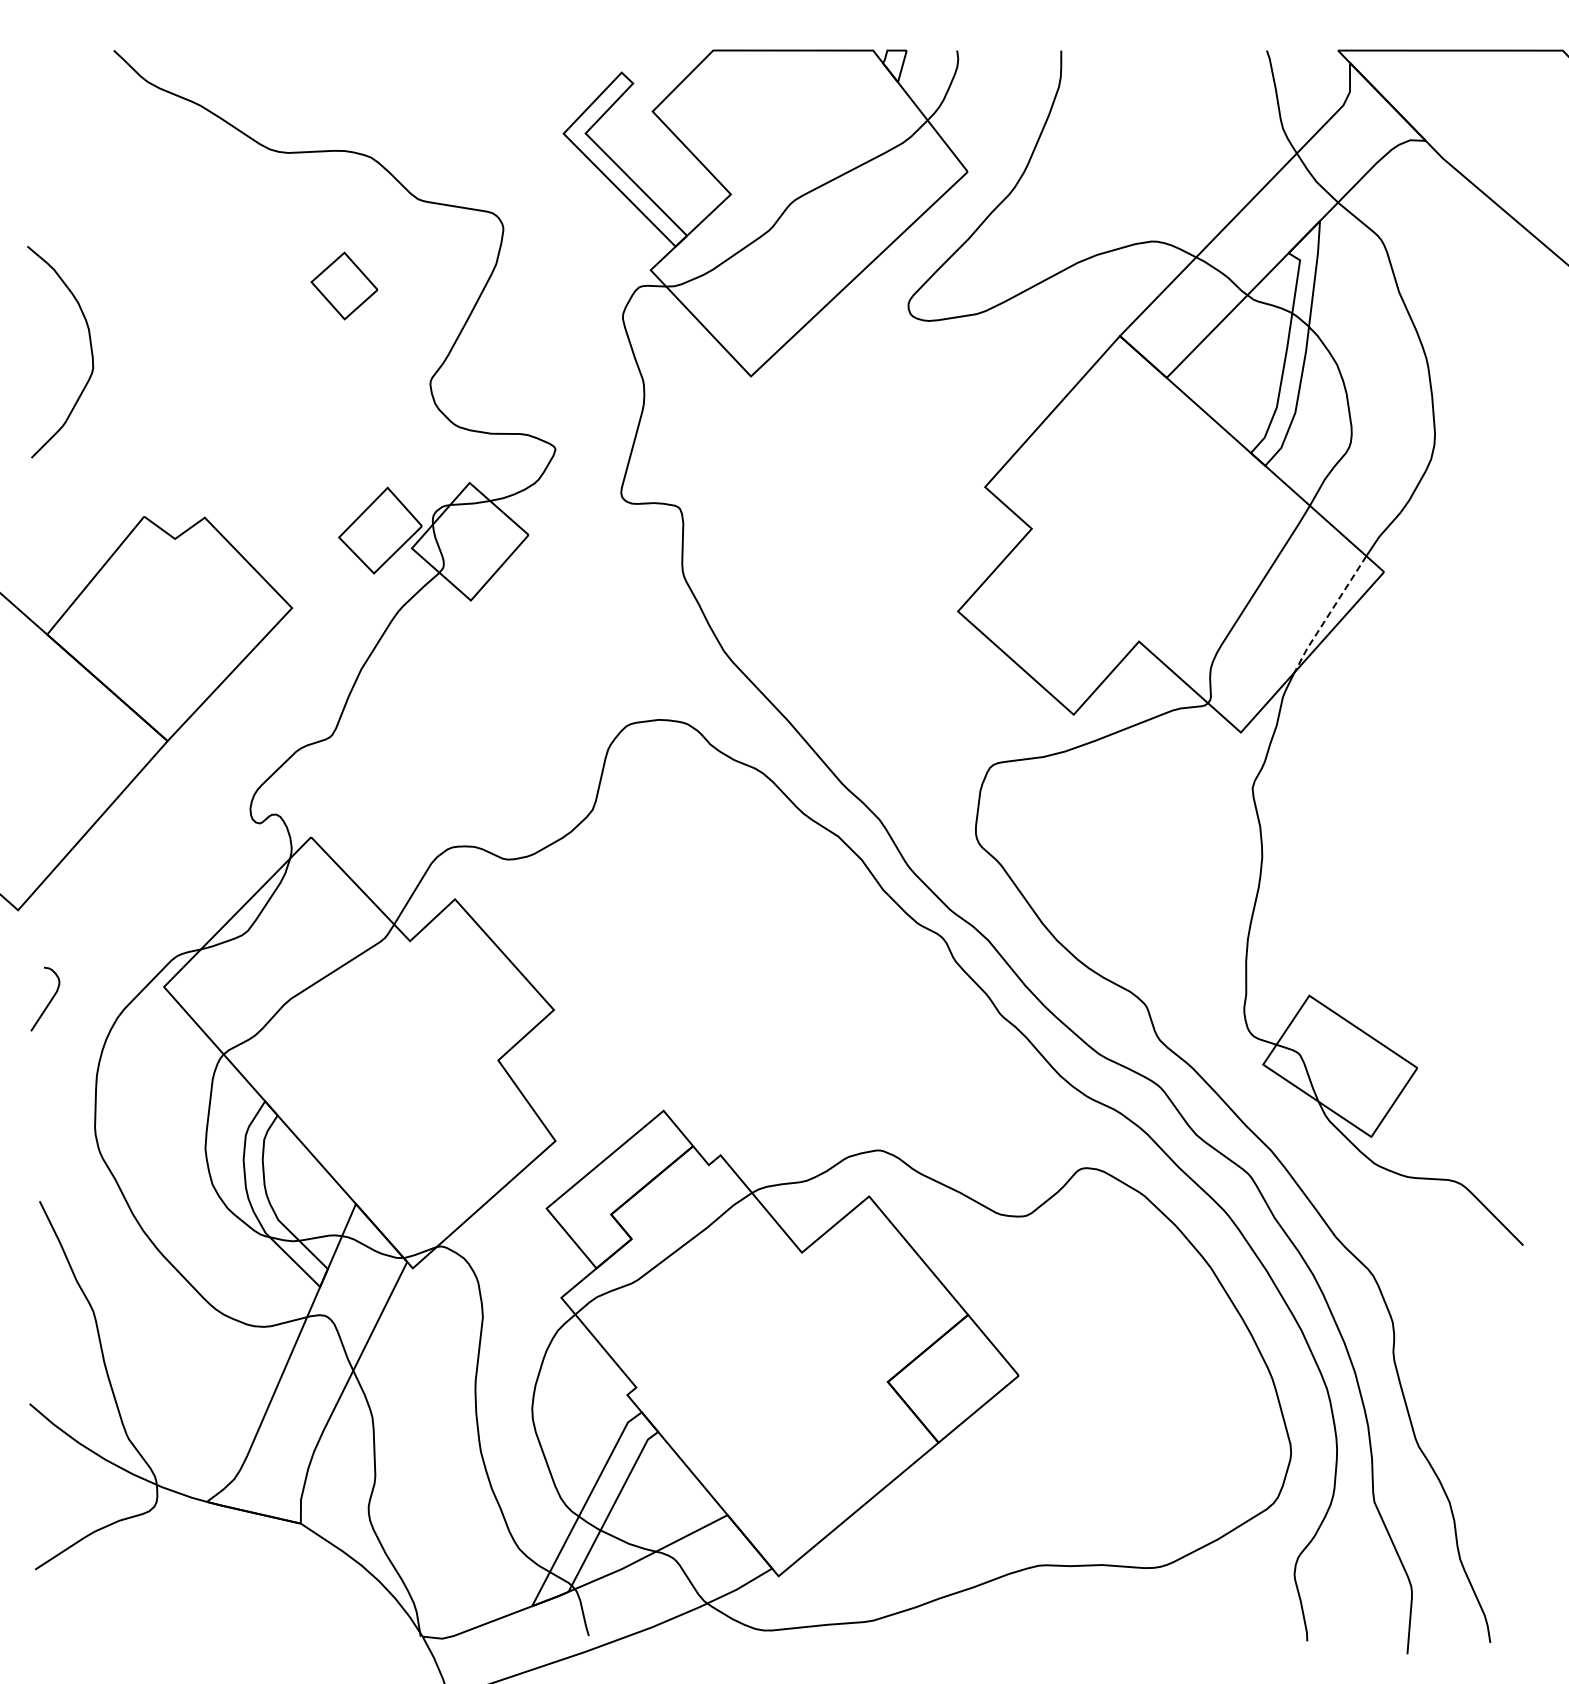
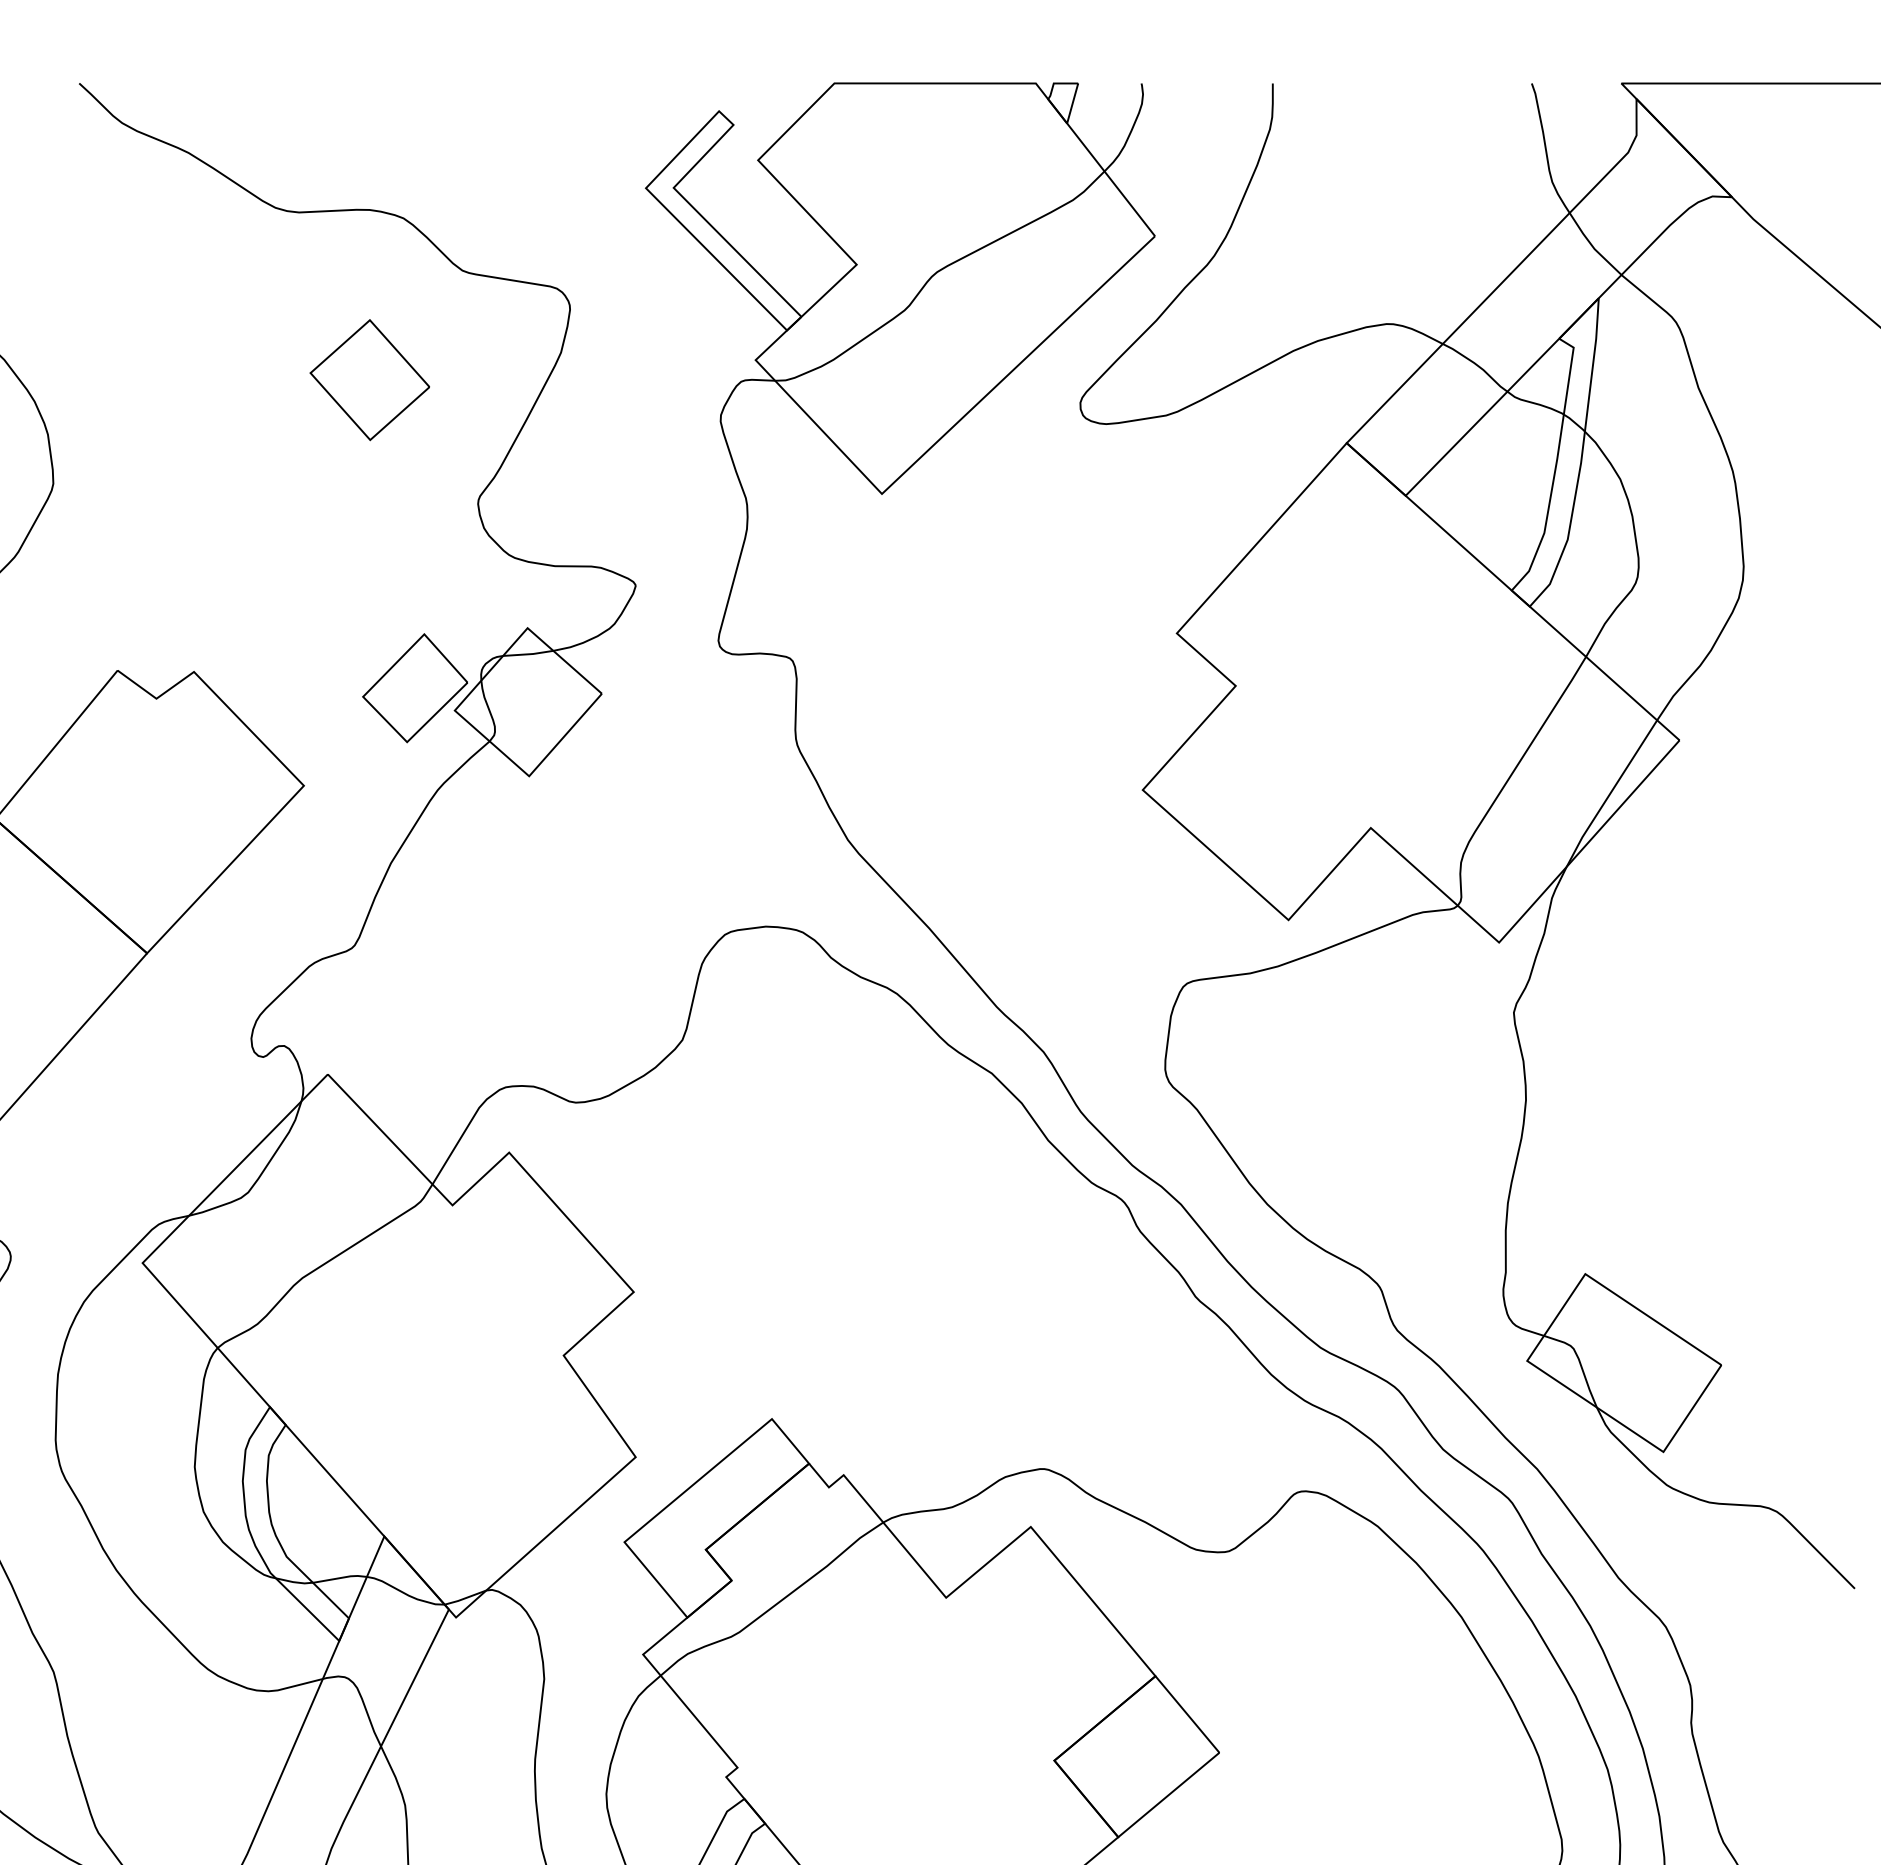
part: (344, 285) -> (369, 379), size x1.43
line: (1328, 614) -> (1609, 793), dashed -> solid

